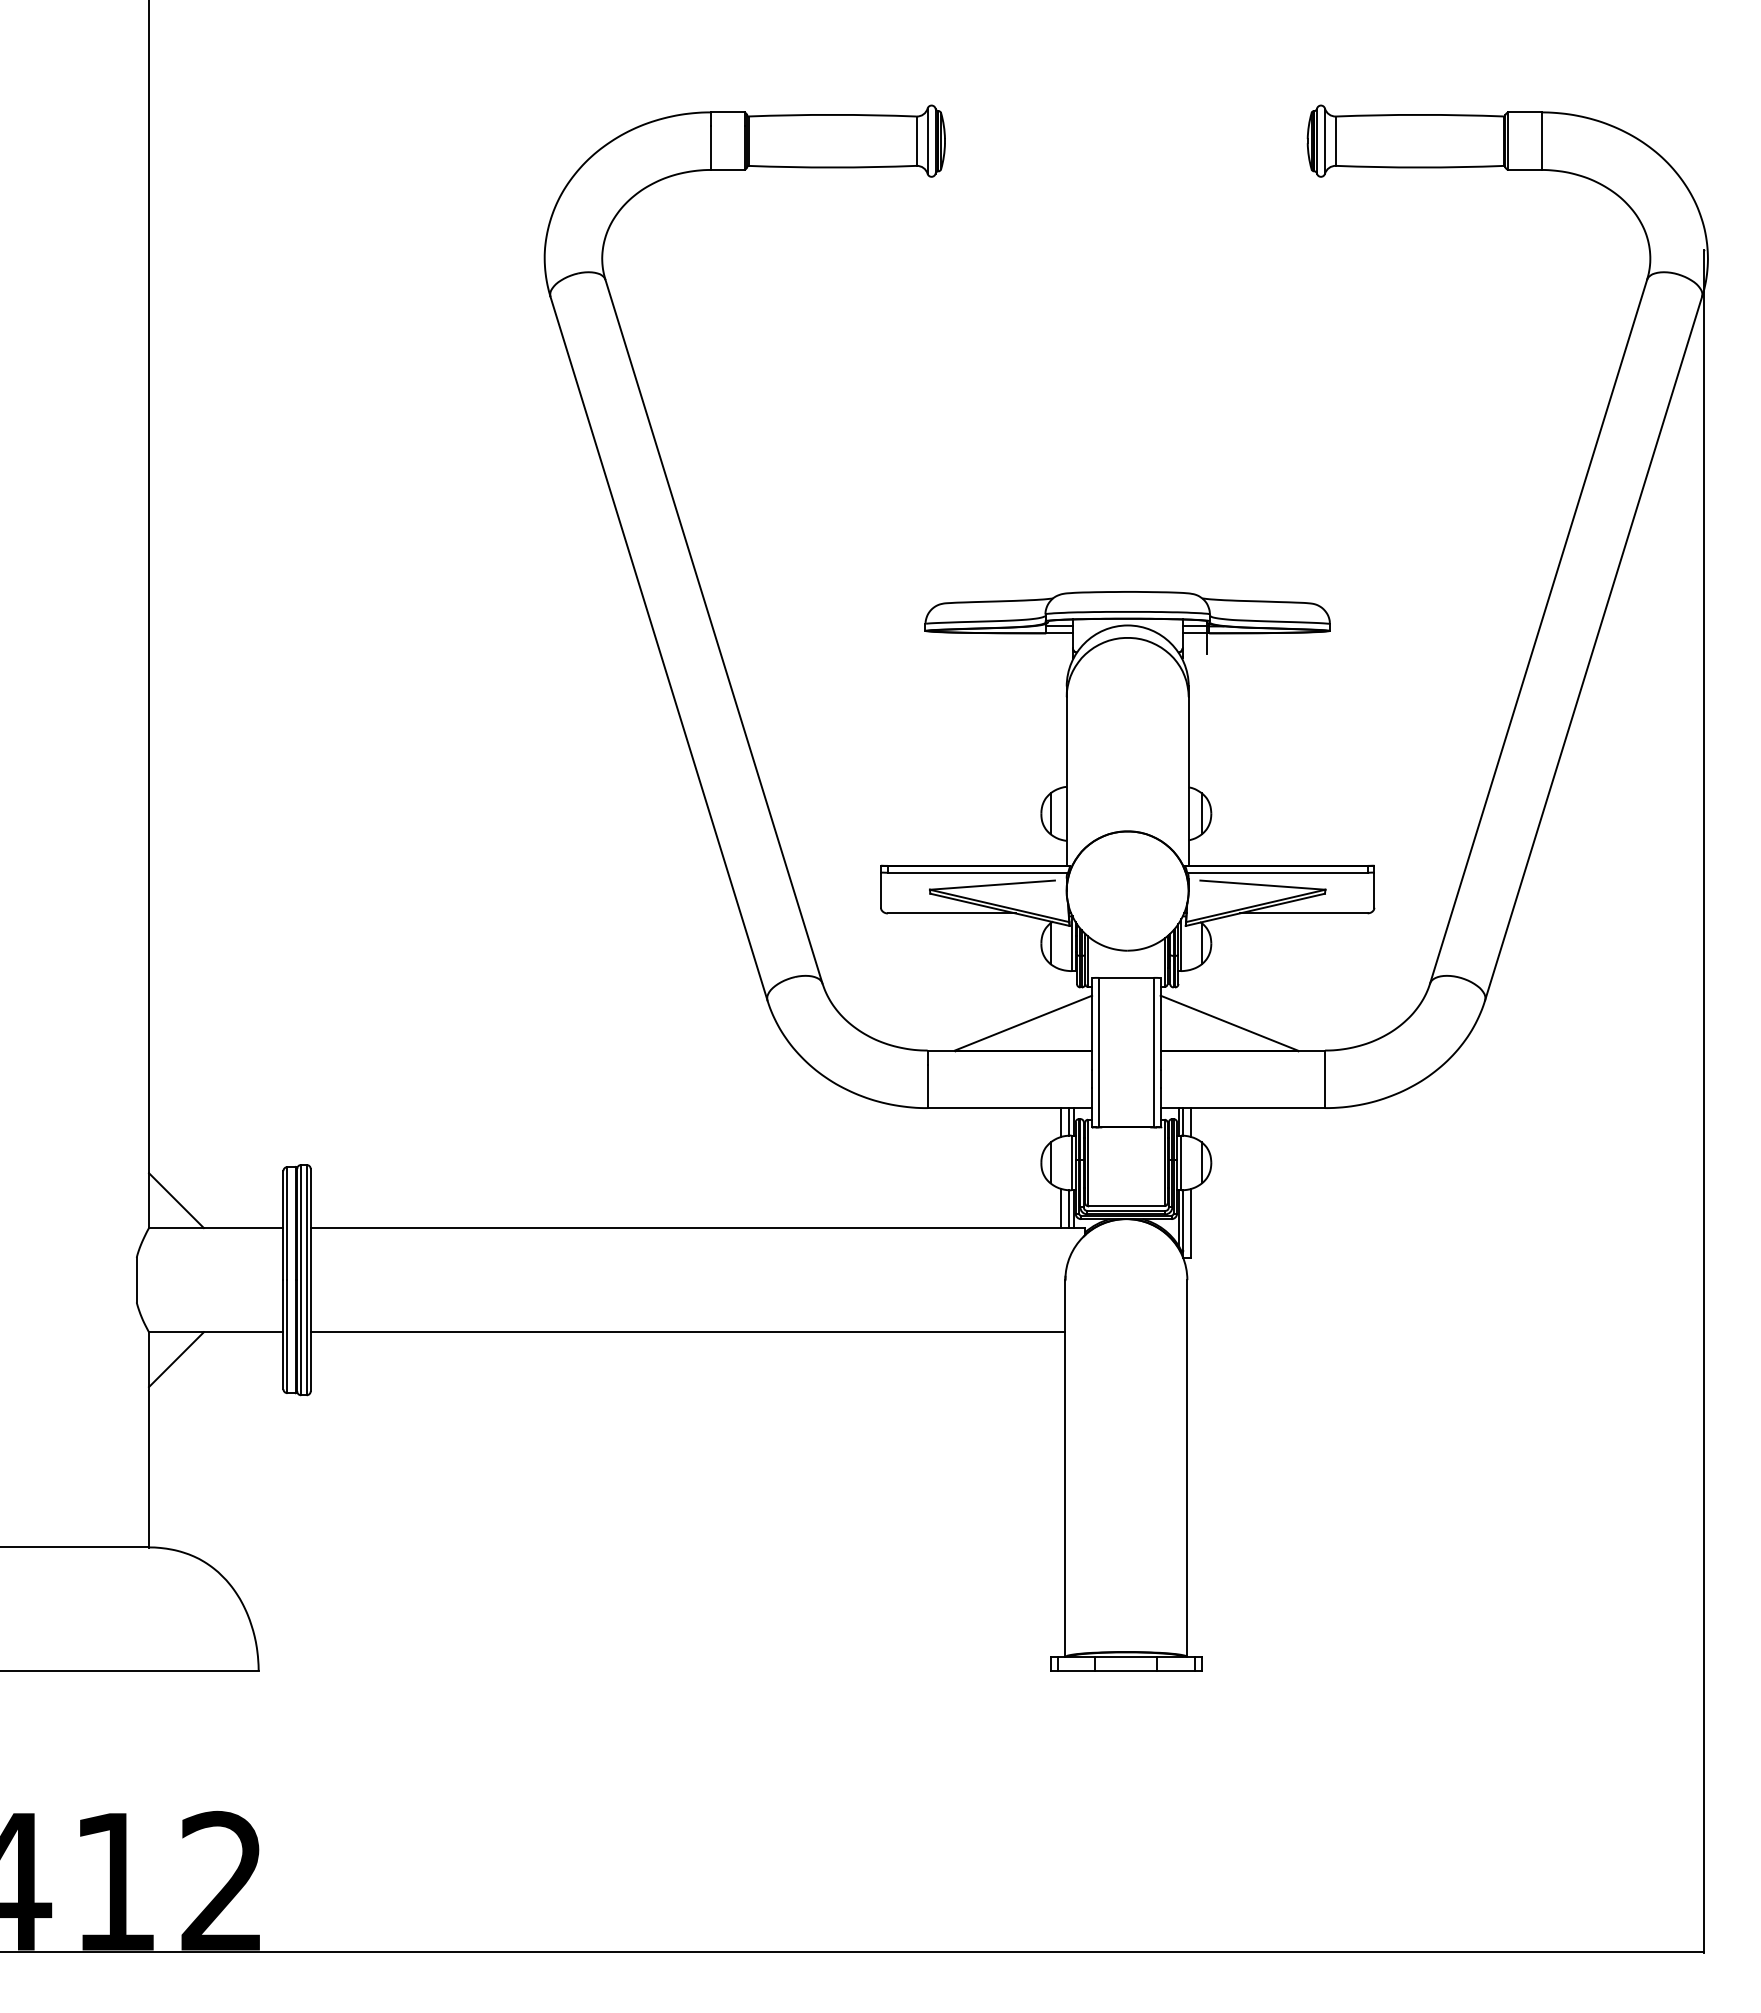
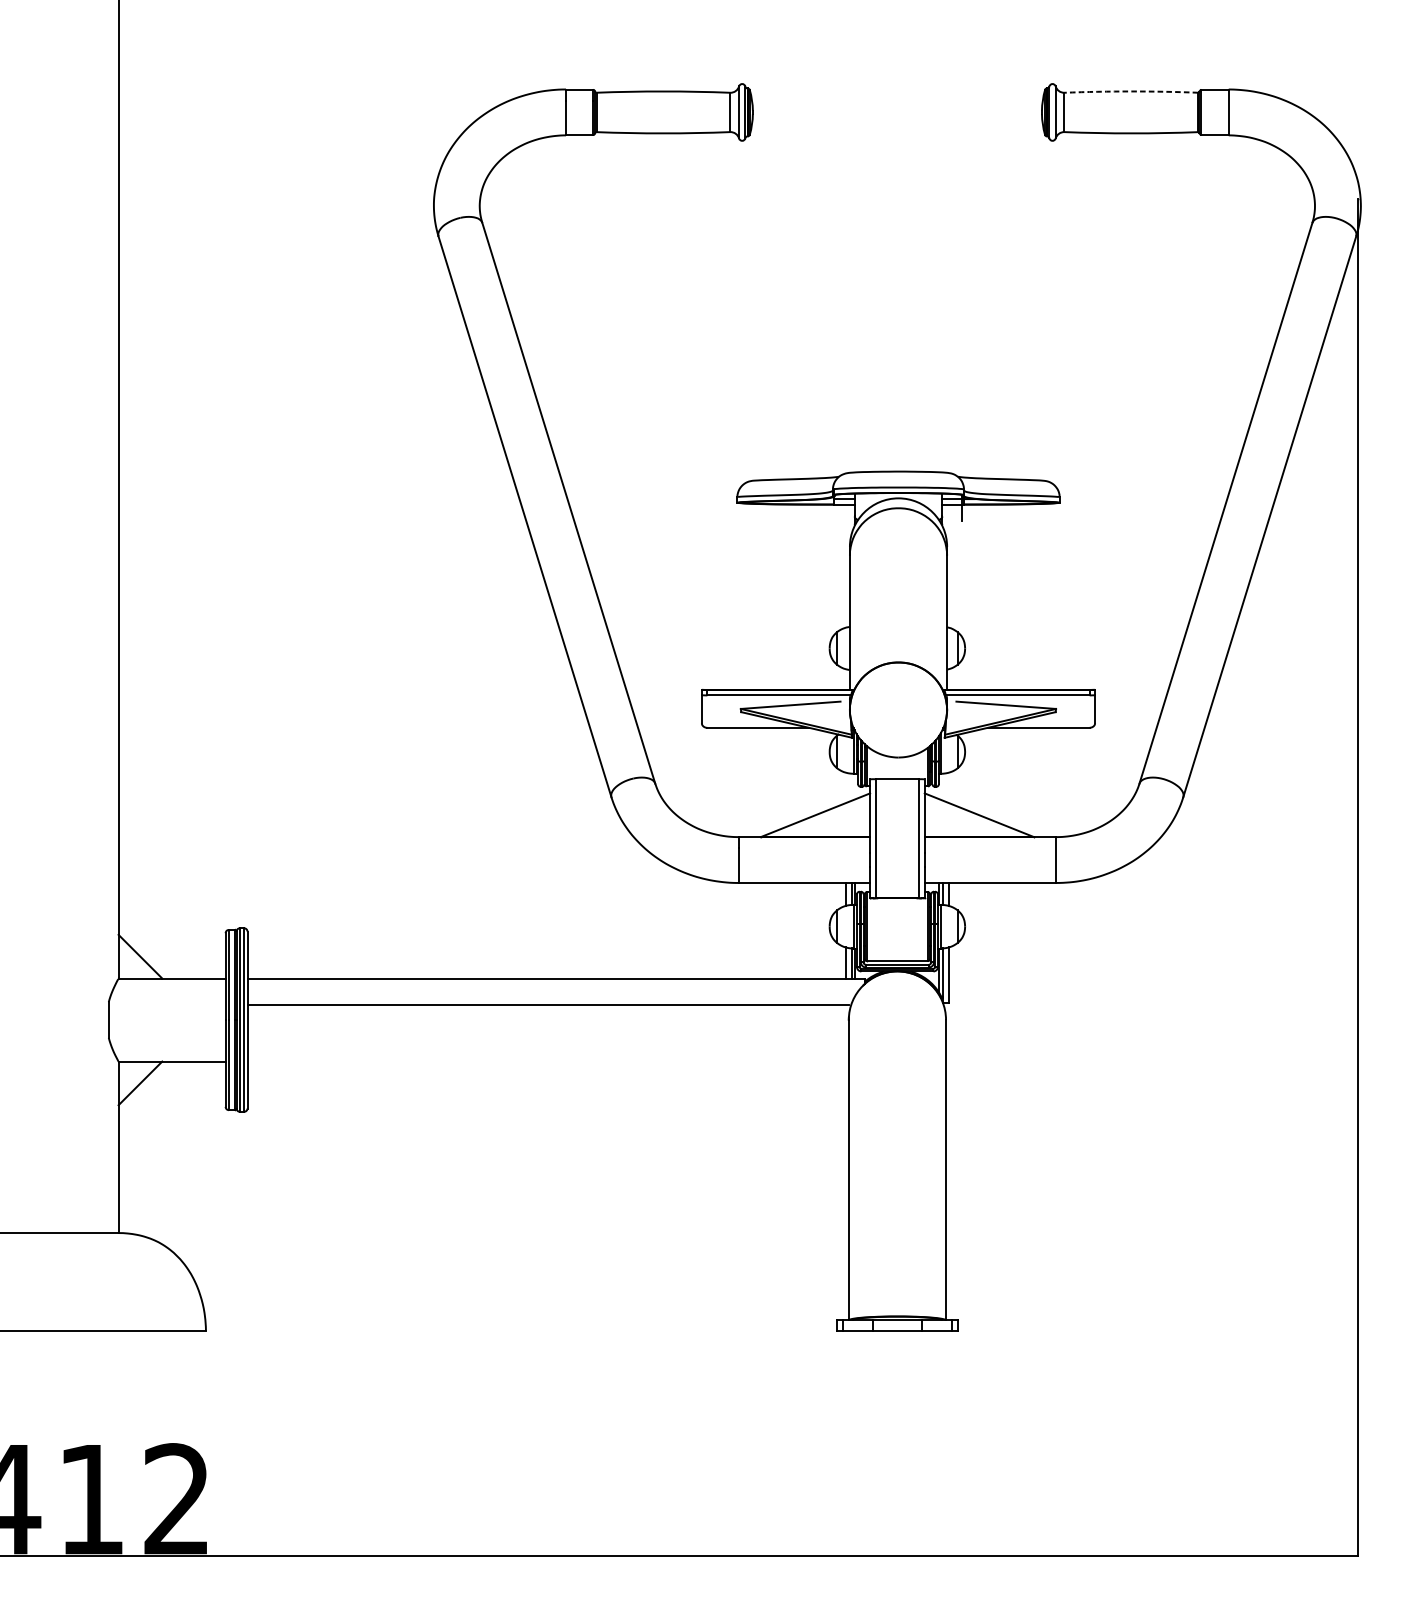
arc: (1419, 114) -> (1131, 91), solid -> dashed
line: (687, 1332) -> (547, 1005), moved

